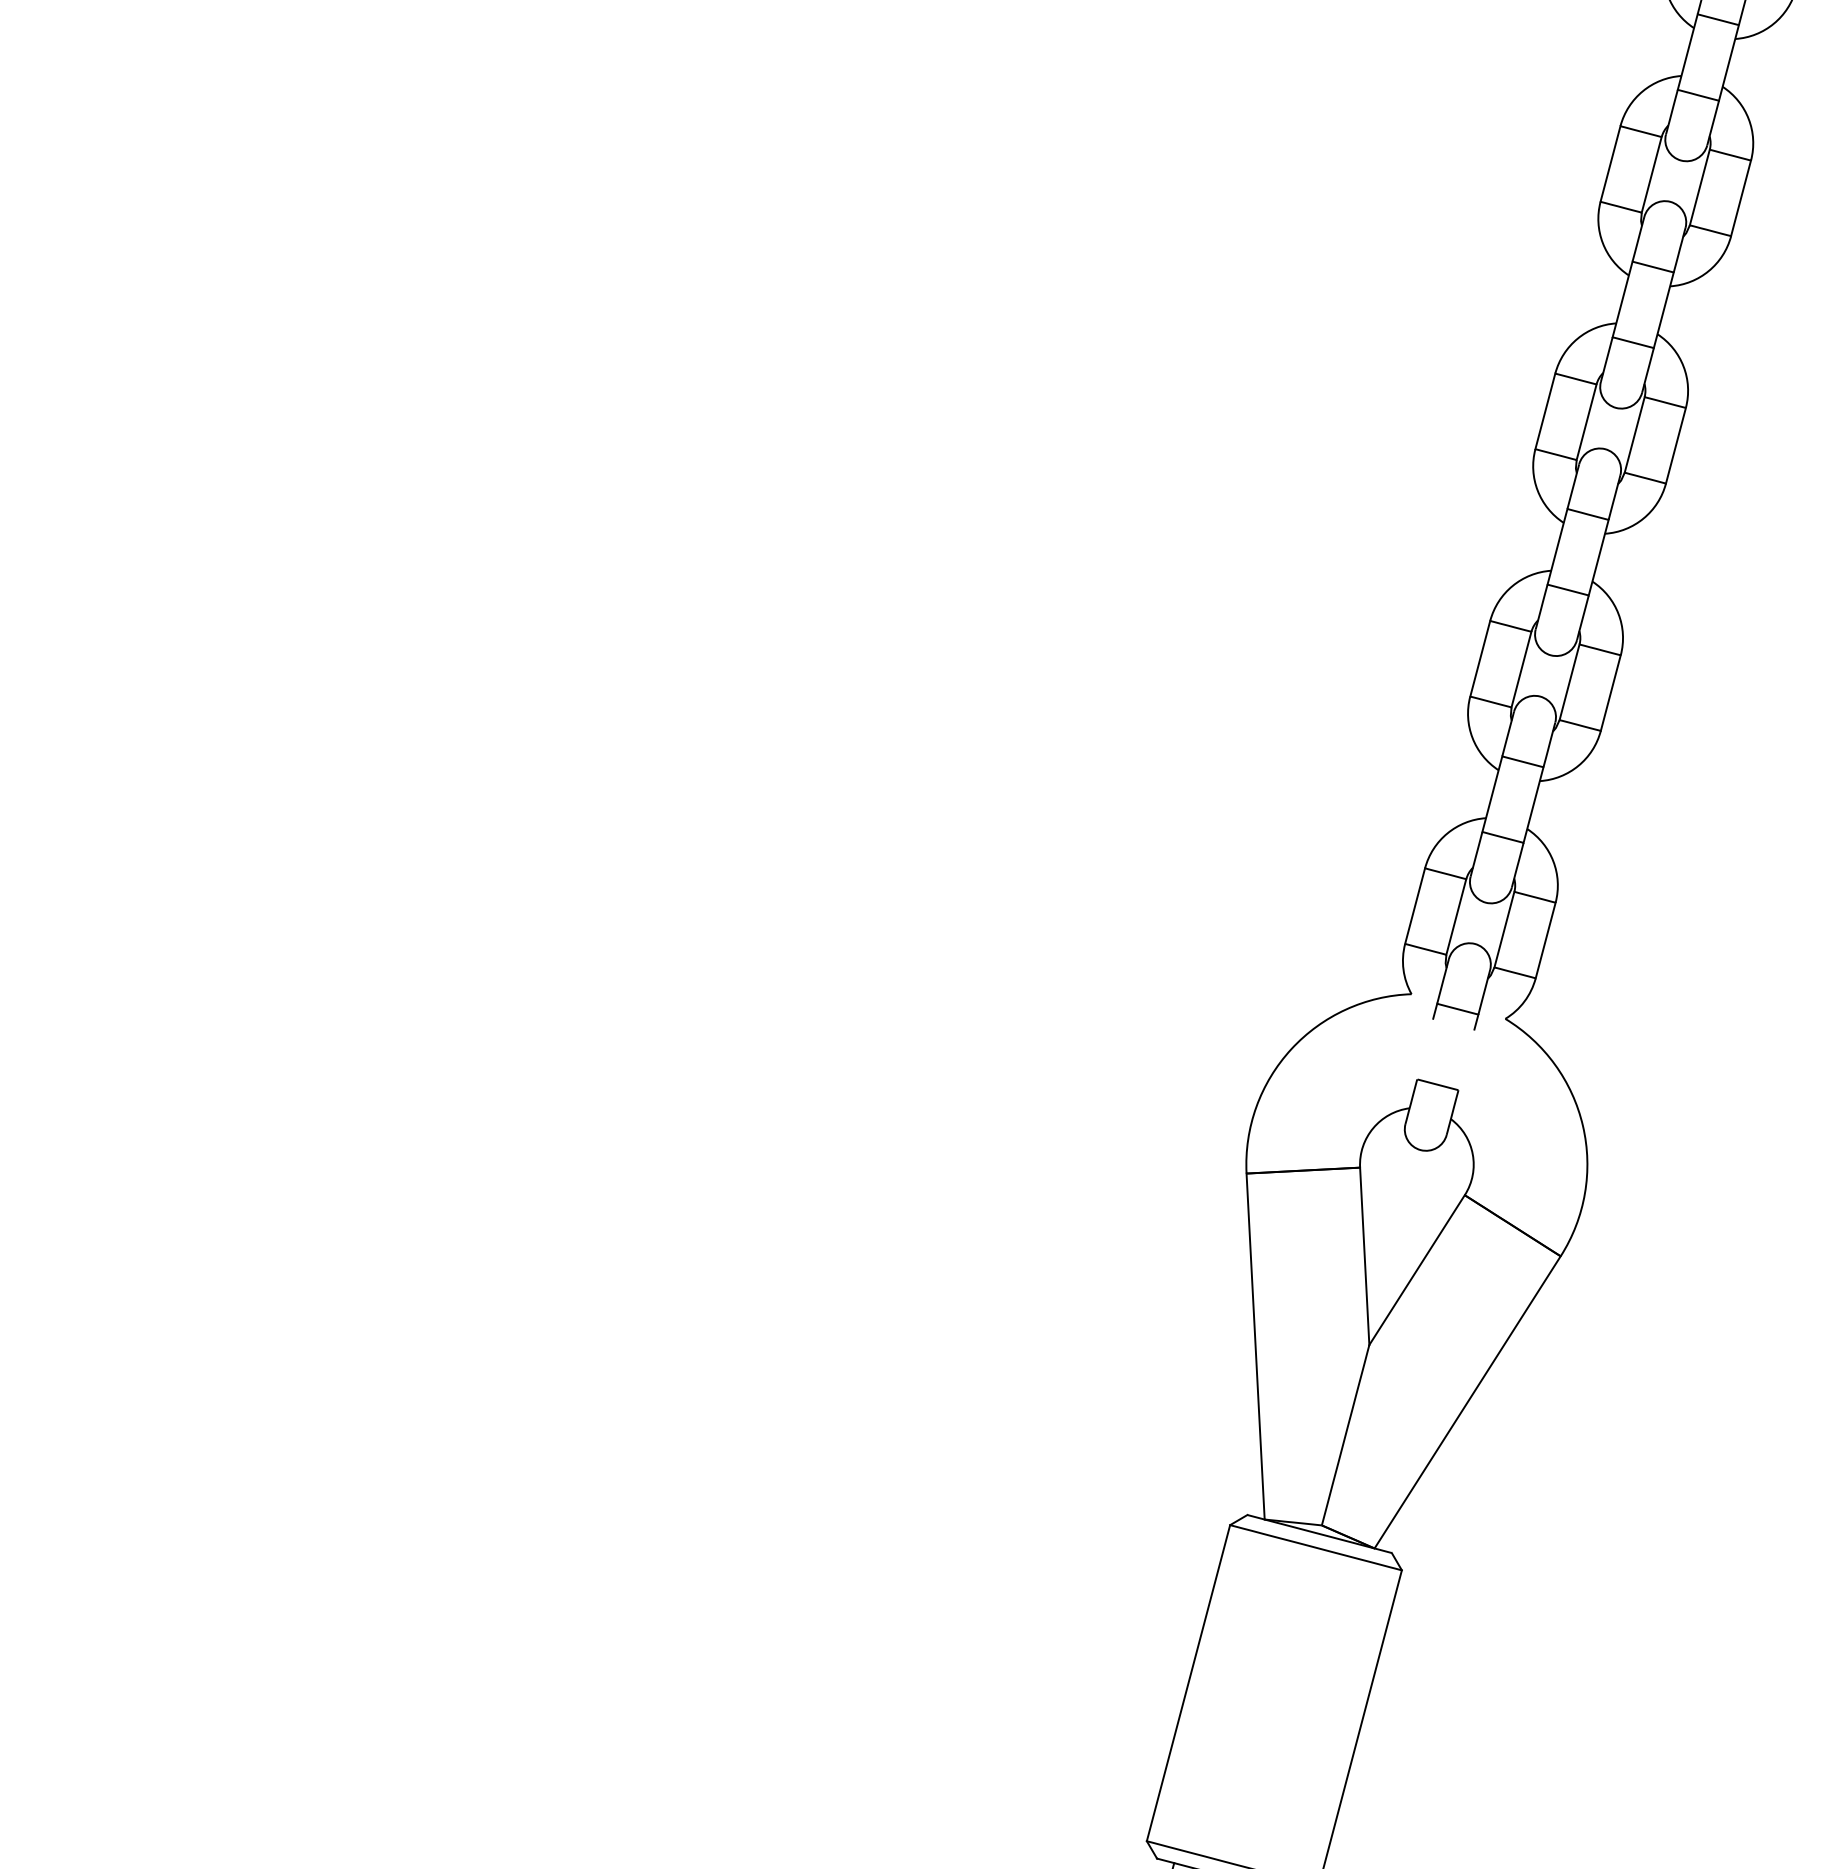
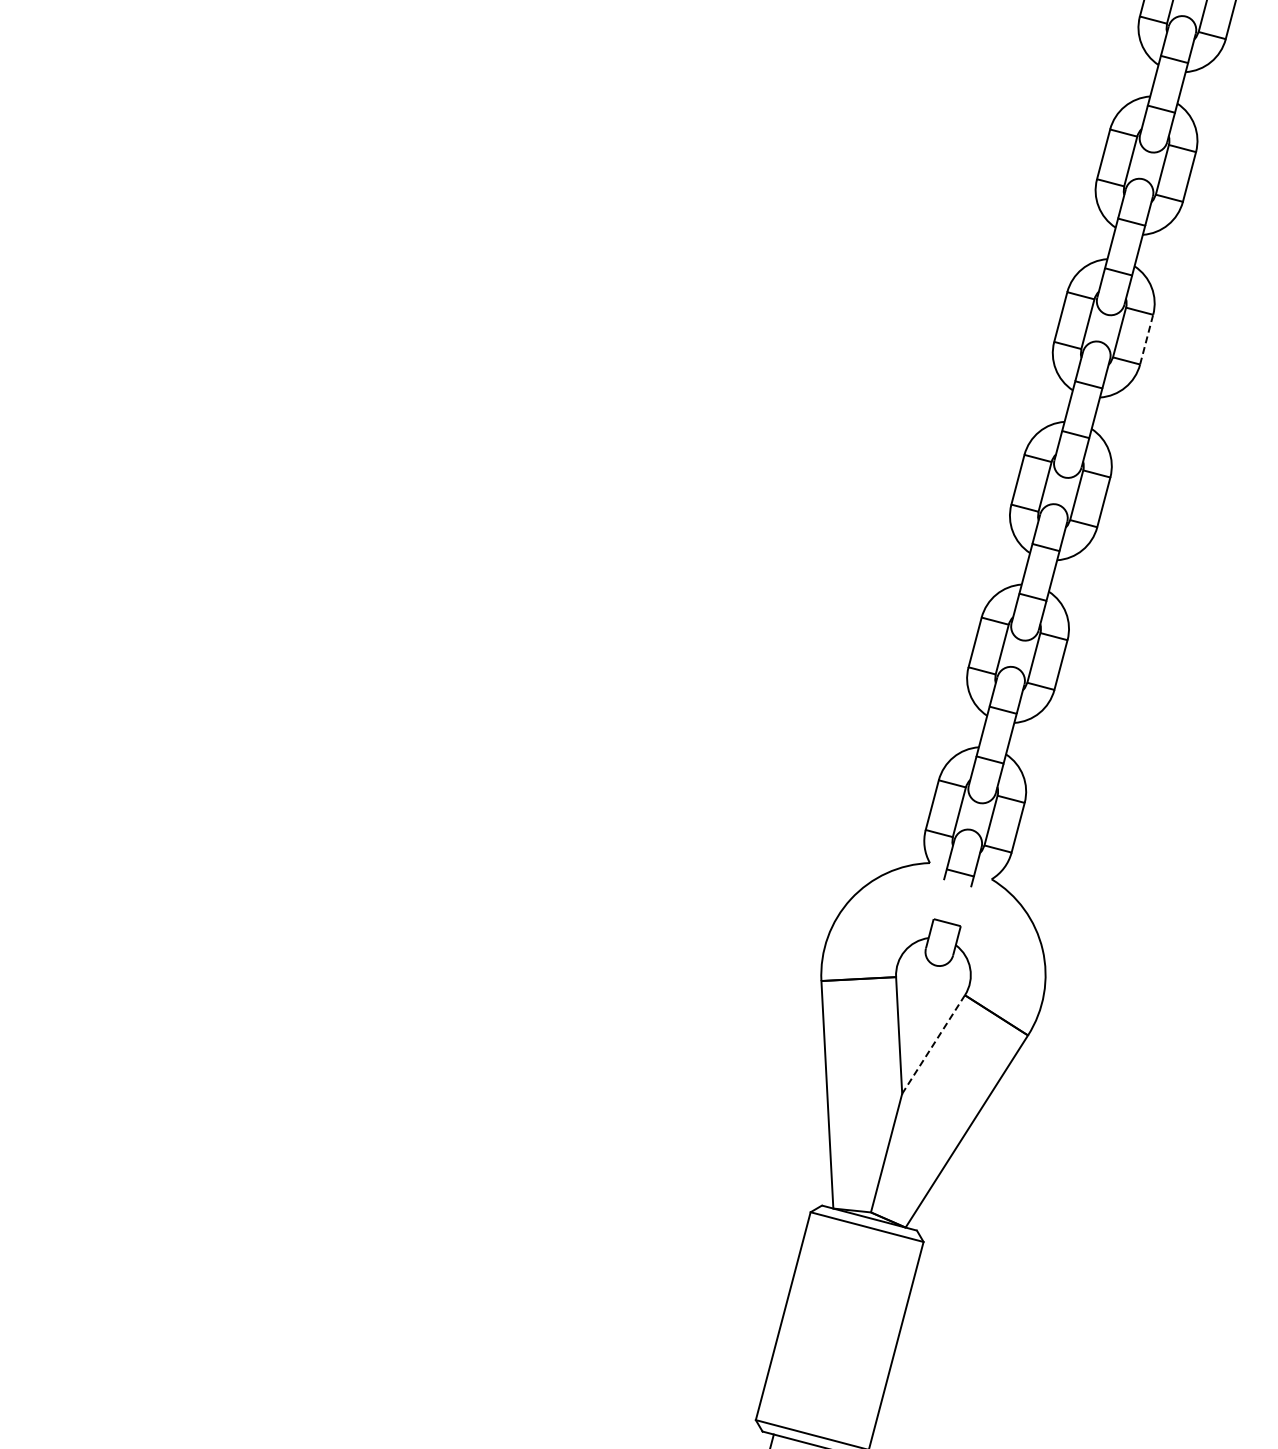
line: (1740, 198) -> (1146, 339), solid -> dashed
line: (1416, 1270) -> (933, 1044), solid -> dashed

